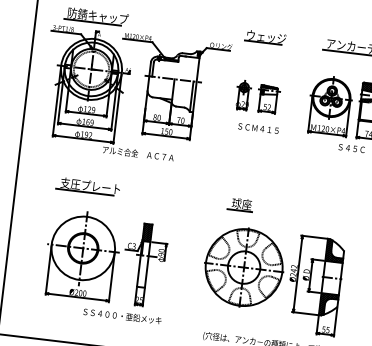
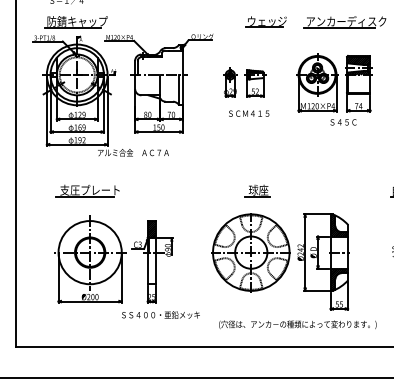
part: (264, 36) -> (265, 21), moved
part: (240, 204) -> (257, 190), moved
text: (122, 315) -> (160, 314), moved

